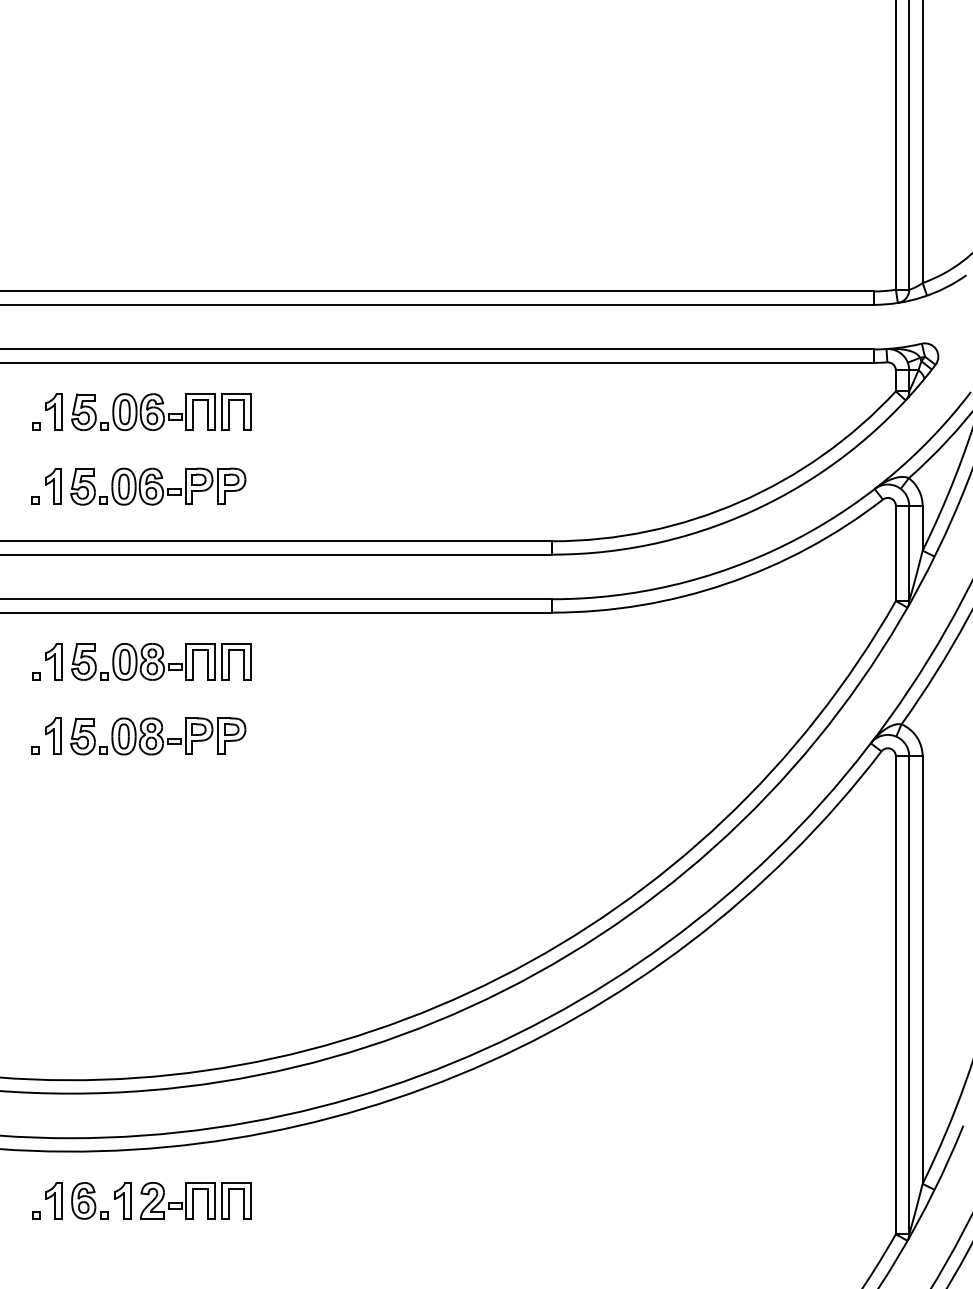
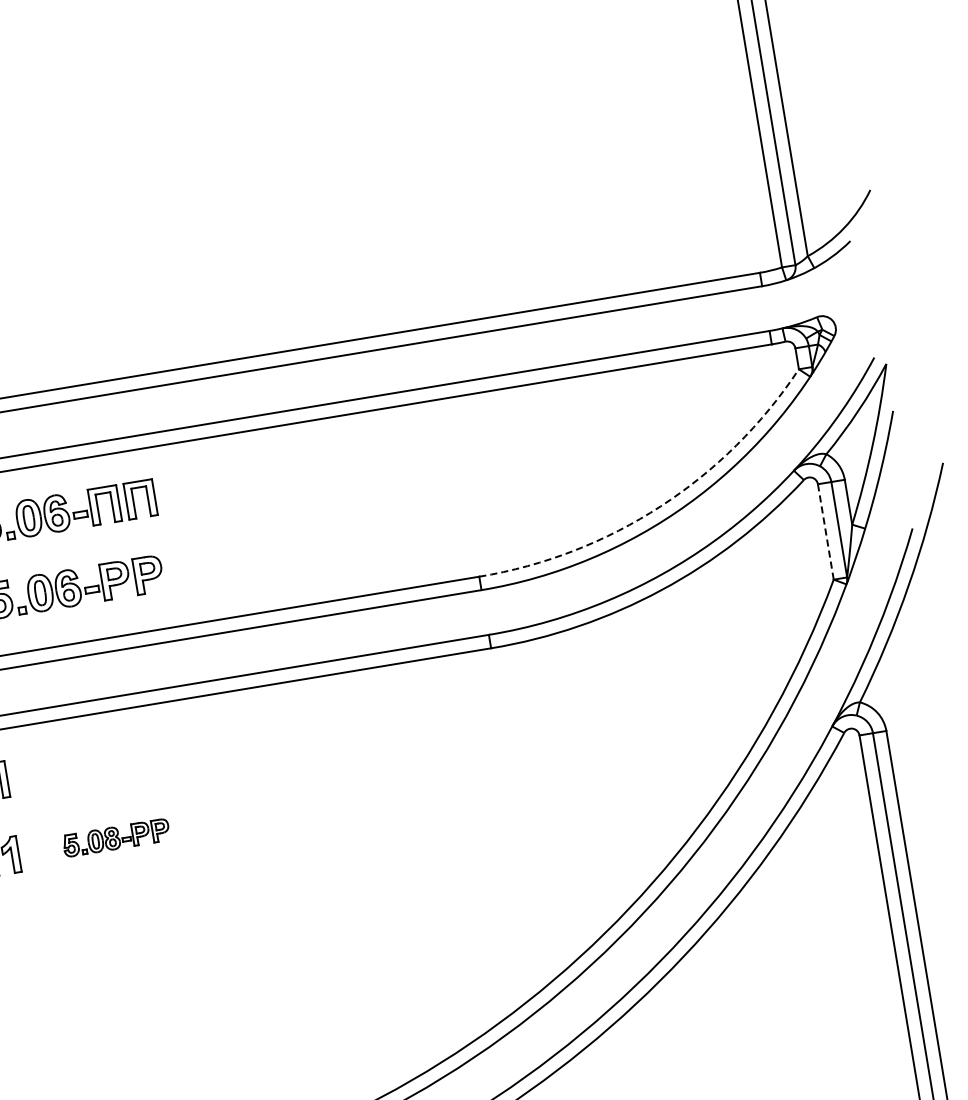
arc: (739, 502) -> (660, 506), solid -> dashed
line: (895, 553) -> (825, 532), solid -> dashed
part: (161, 661) -> (107, 762), removed
part: (158, 736) -> (116, 837), size x0.6

